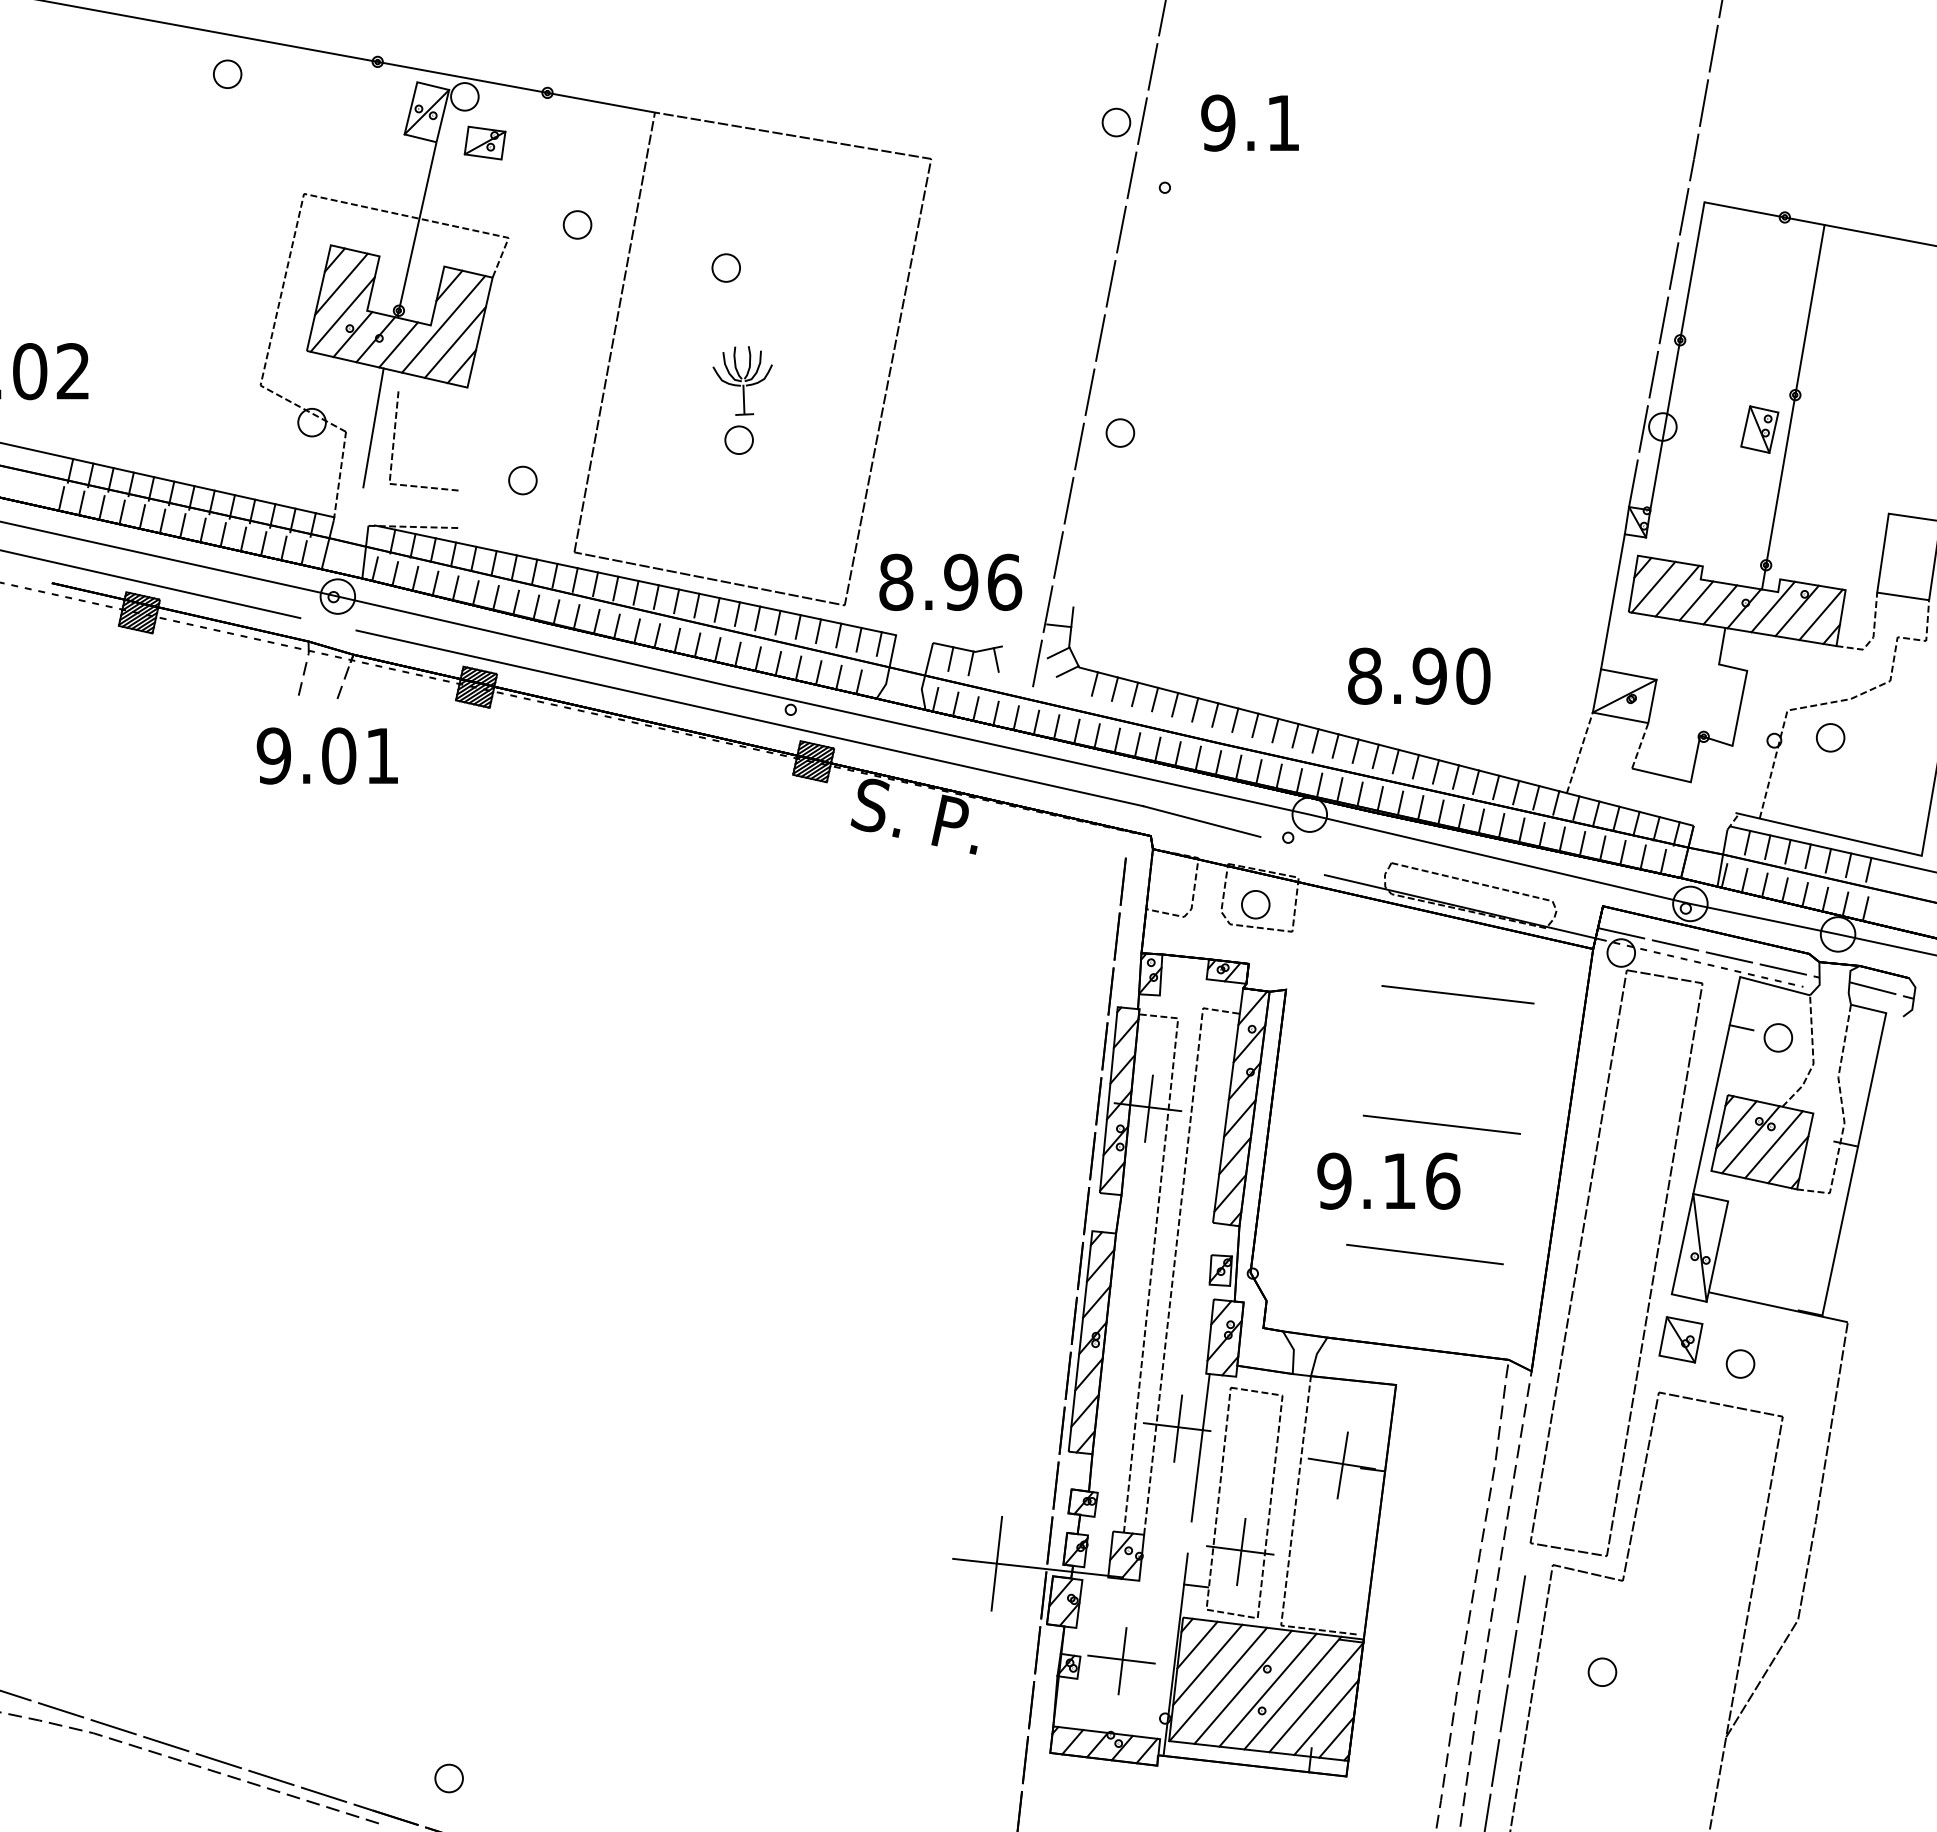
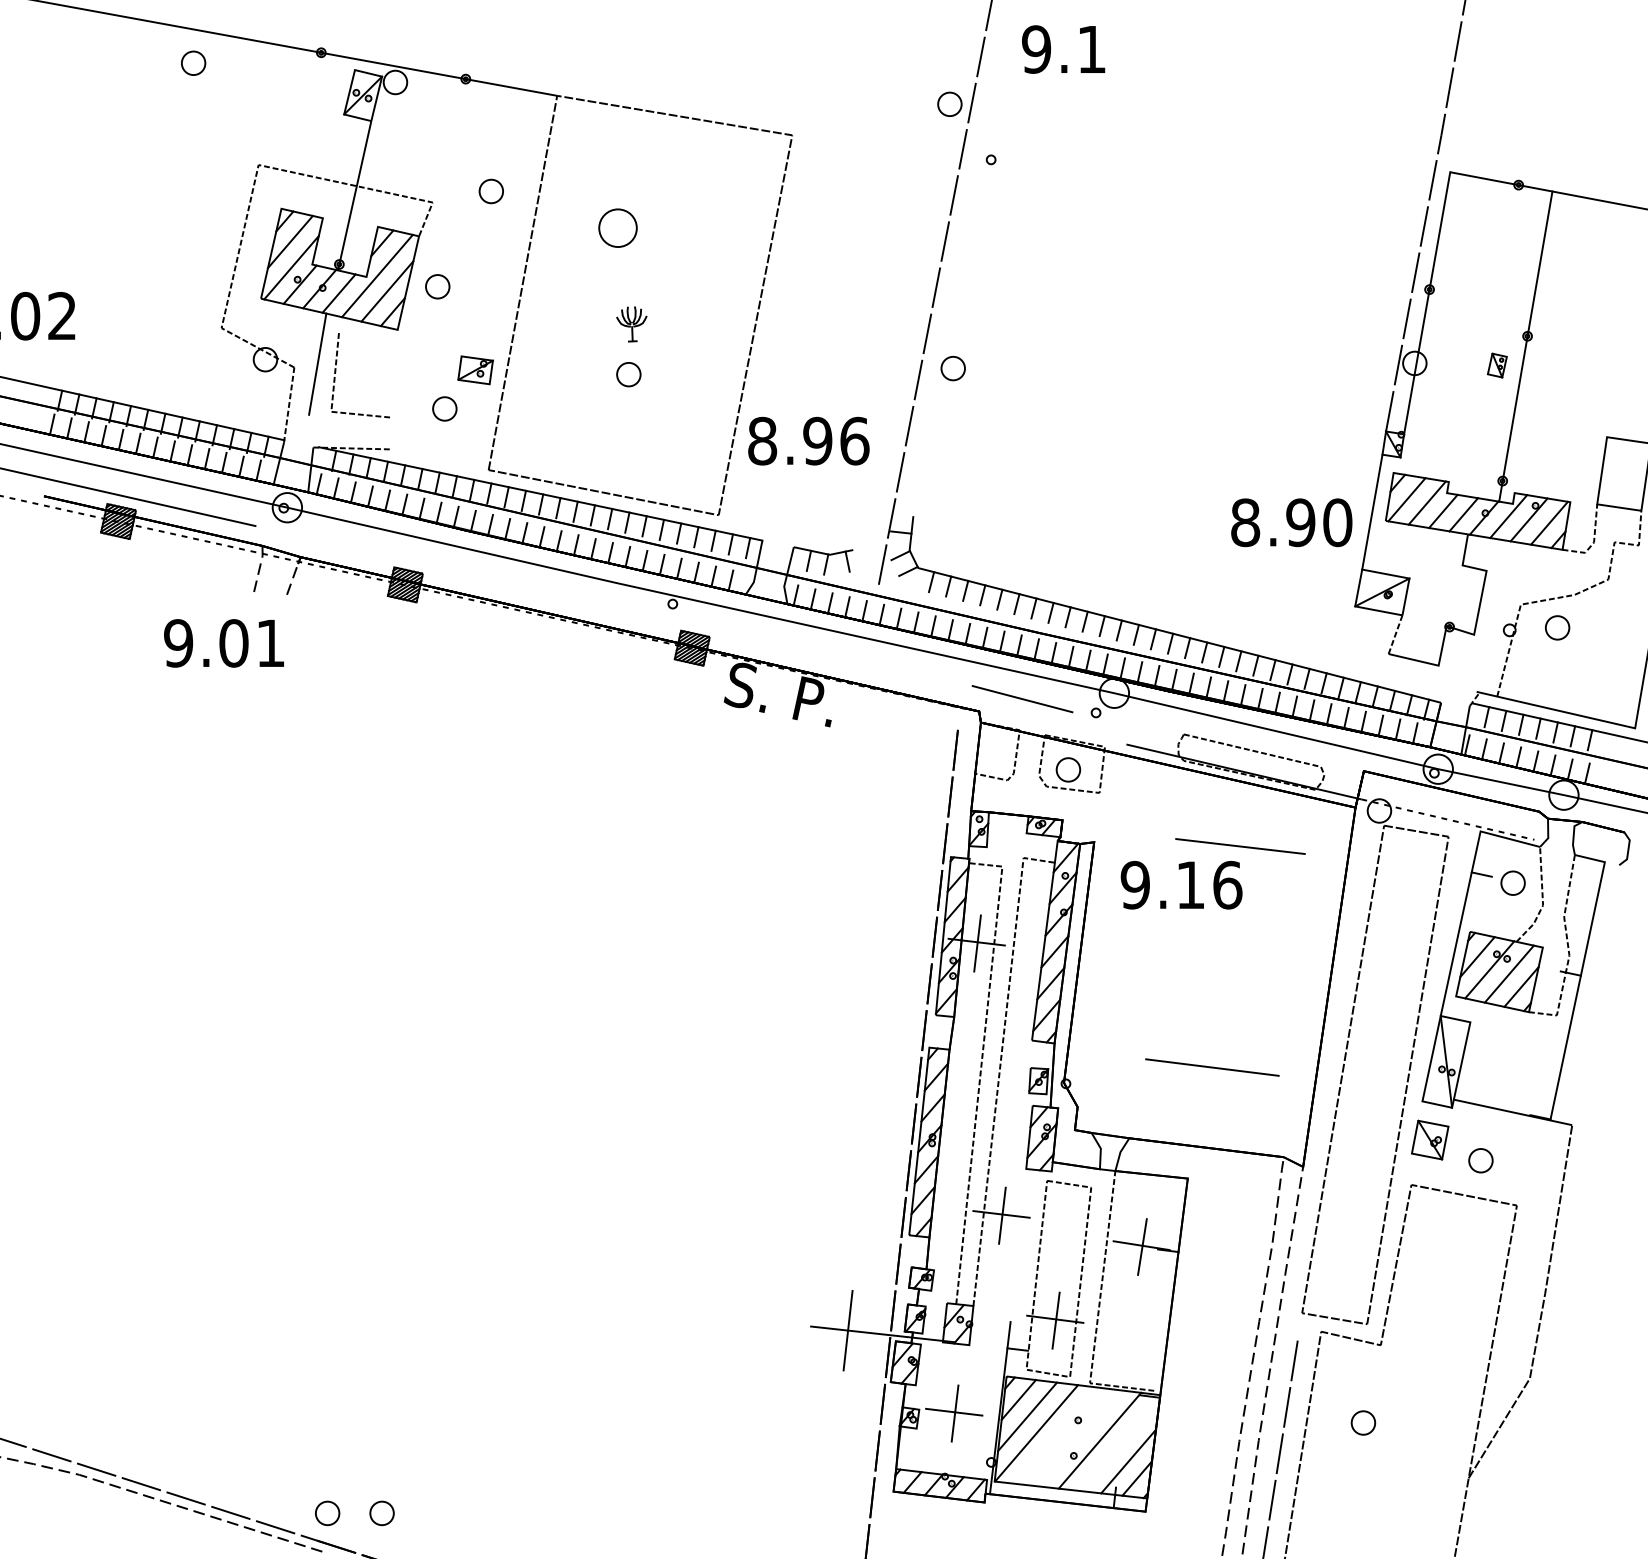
text: (1249, 122) -> (1063, 49), moved
part: (484, 142) -> (475, 369), moved
part: (725, 267) -> (617, 227), size x1.6
part: (514, 336) -> (437, 286), added
part: (742, 380) -> (631, 323), size x0.6
part: (1759, 429) -> (1497, 365), size x0.6
text: (950, 581) -> (808, 440), moved
text: (1419, 675) -> (1291, 522), moved
line: (749, 718) -> (637, 611), removed
line: (1579, 752) -> (1343, 640), removed
text: (326, 755) -> (223, 642), moved
line: (1708, 952) -> (1453, 810), removed
line: (1881, 990) -> (1600, 842), removed
line: (1441, 1124) -> (1226, 956), removed
text: (1388, 1180) -> (1181, 884), moved
line: (1200, 1447) -> (1021, 1231), removed
line: (1242, 1686) -> (1057, 1435), removed
line: (1267, 1689) -> (1078, 1437), removed
line: (1316, 1697) -> (1120, 1444), removed
part: (384, 1778) -> (327, 1513), added

